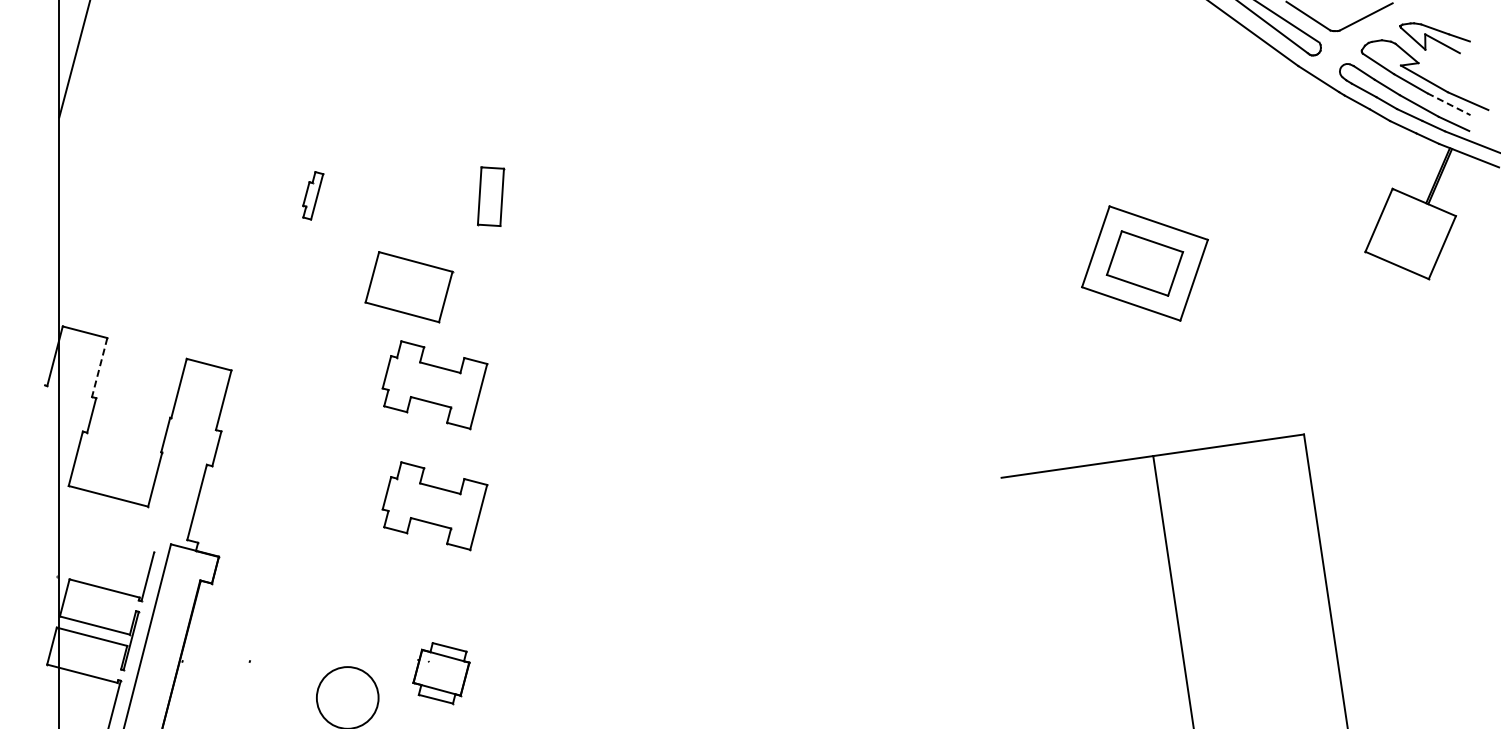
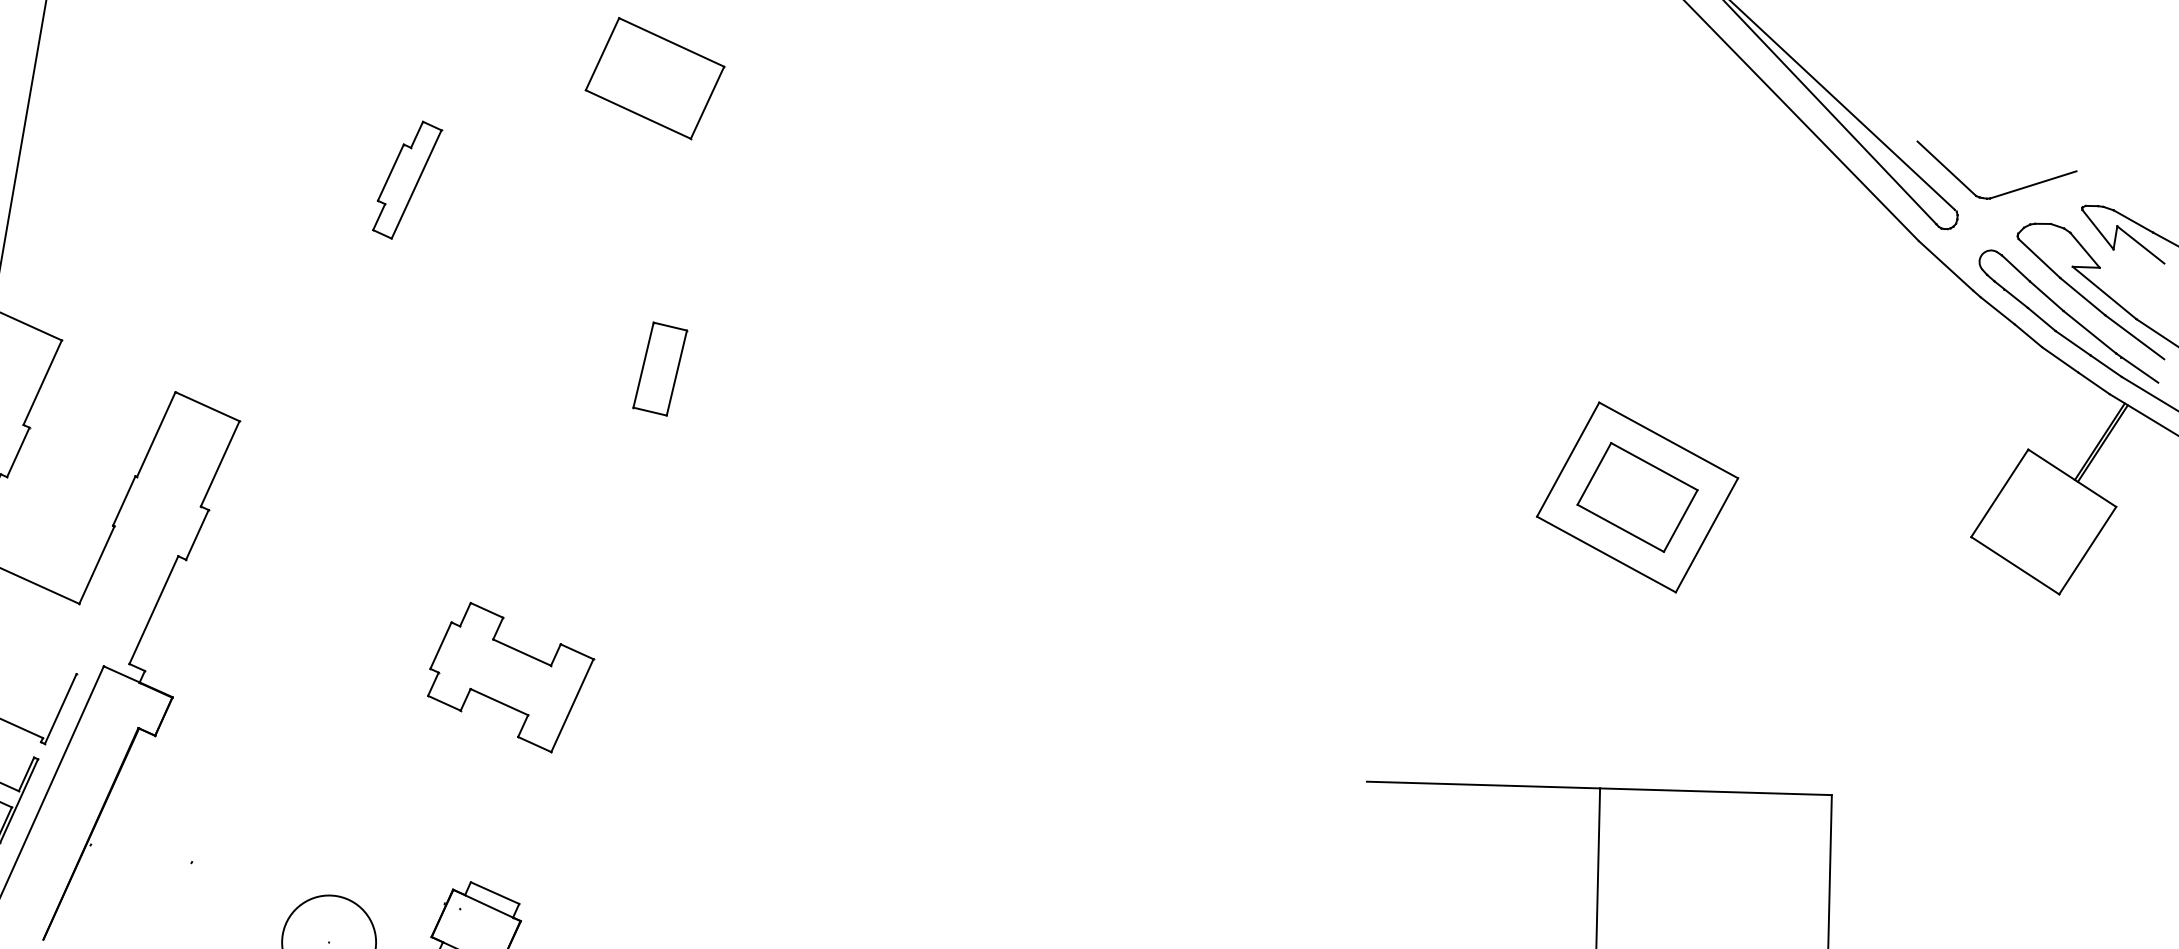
line: (1449, 104) -> (2135, 337), dashed -> solid
part: (313, 195) -> (407, 179), size x1.67
part: (491, 196) -> (661, 368), moved
part: (409, 287) -> (655, 79), moved
line: (99, 368) -> (42, 384), dashed -> solid
part: (434, 385) -> (540, 496), removed

